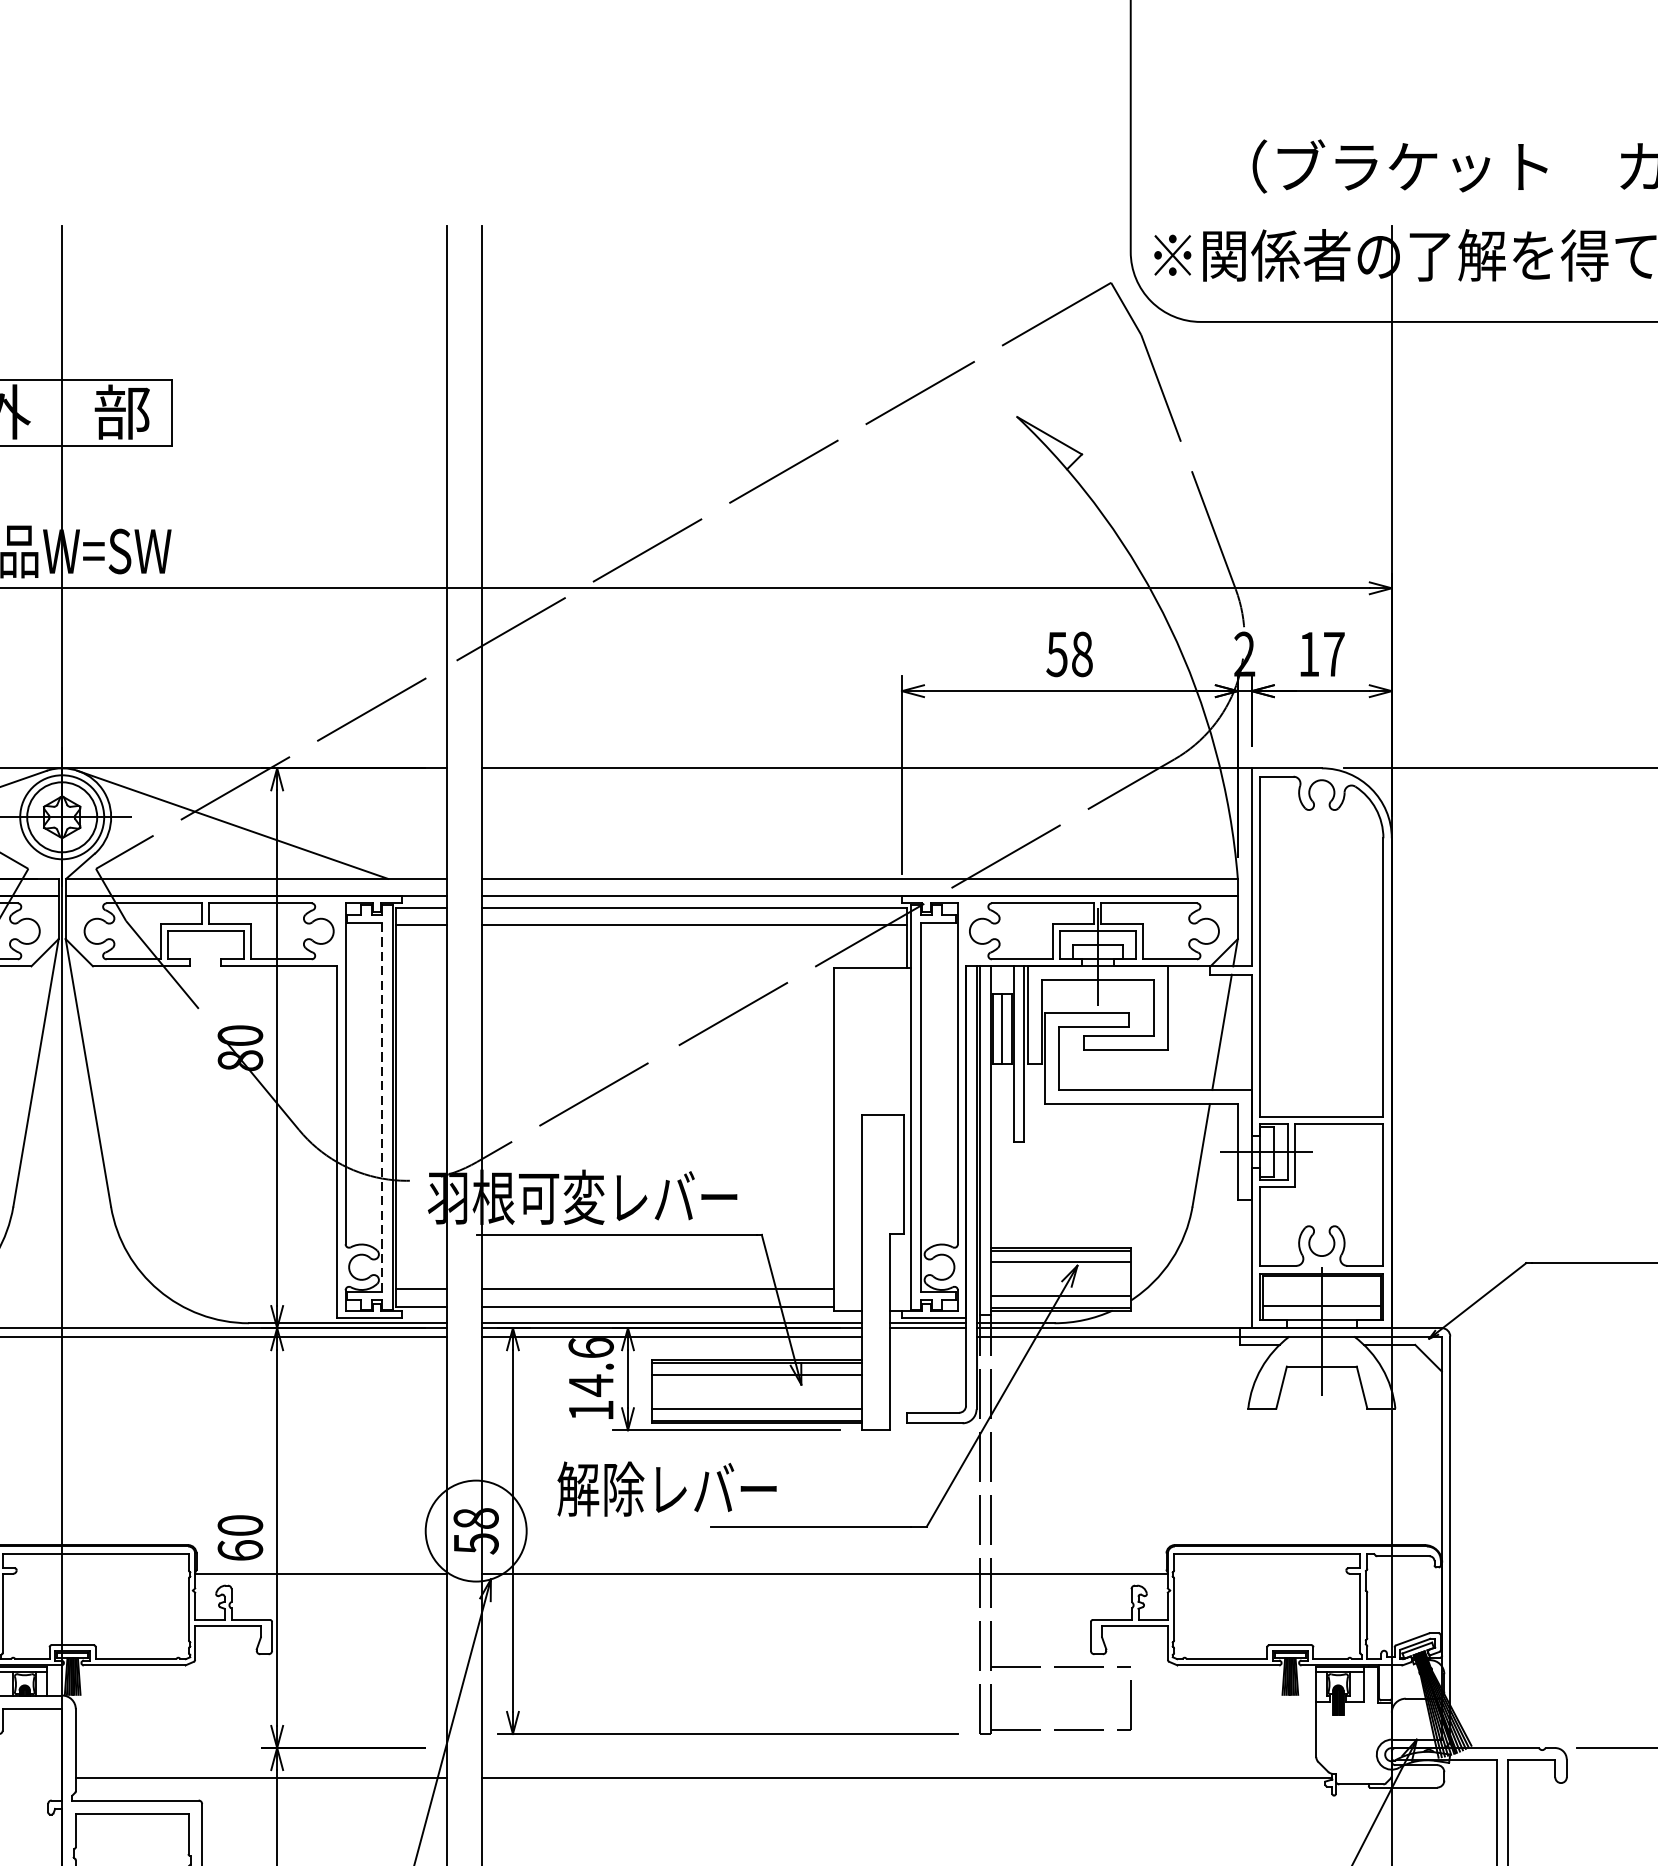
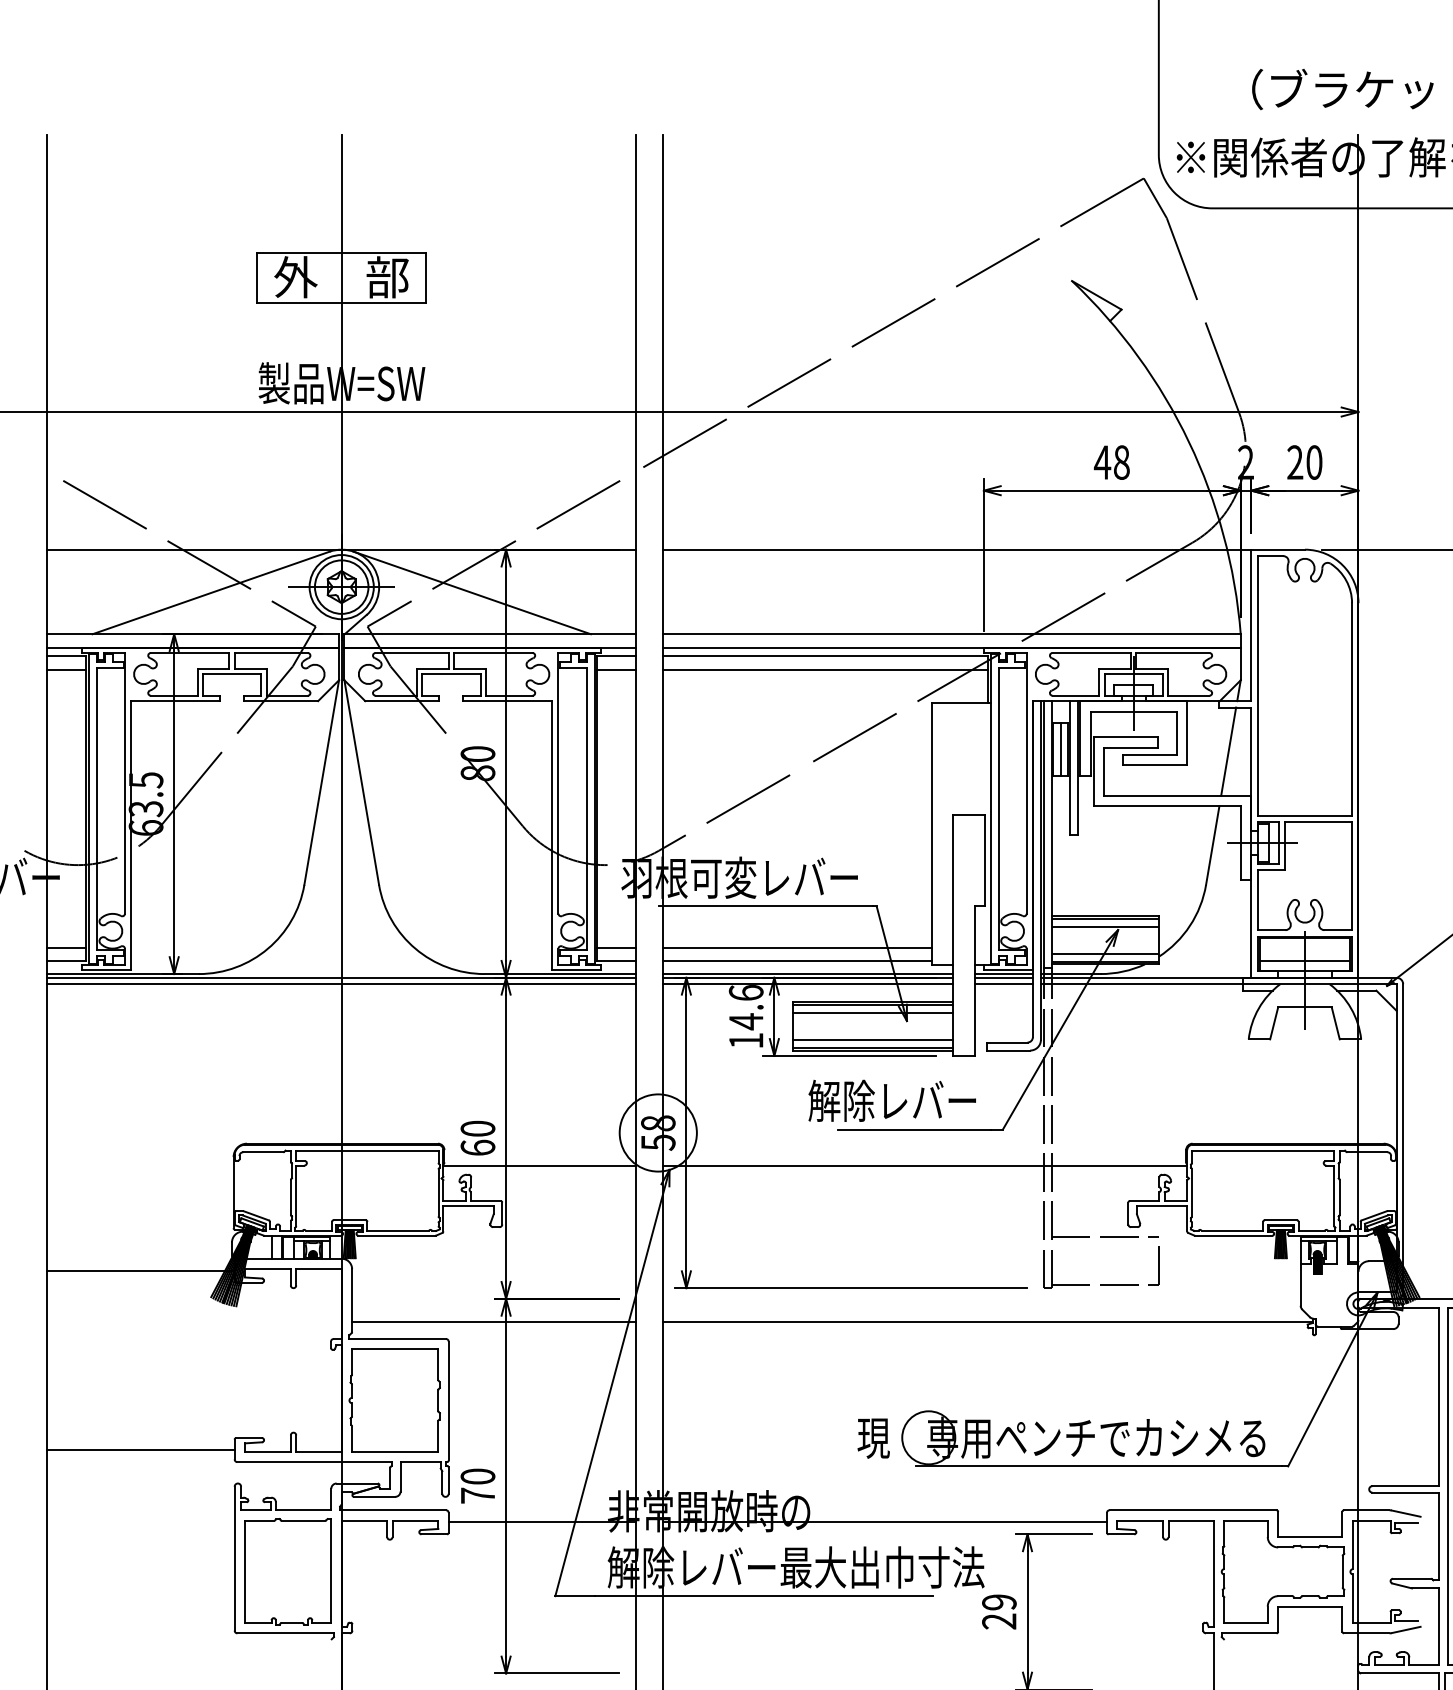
text: (1057, 654) -> (1102, 462), 58 -> 48
text: (1321, 654) -> (1304, 462), 17 -> 20
line: (382, 1106) -> (586, 808), dashed -> solid
line: (927, 1336) -> (1003, 984), added
text: (666, 1488) -> (891, 1100), moved

